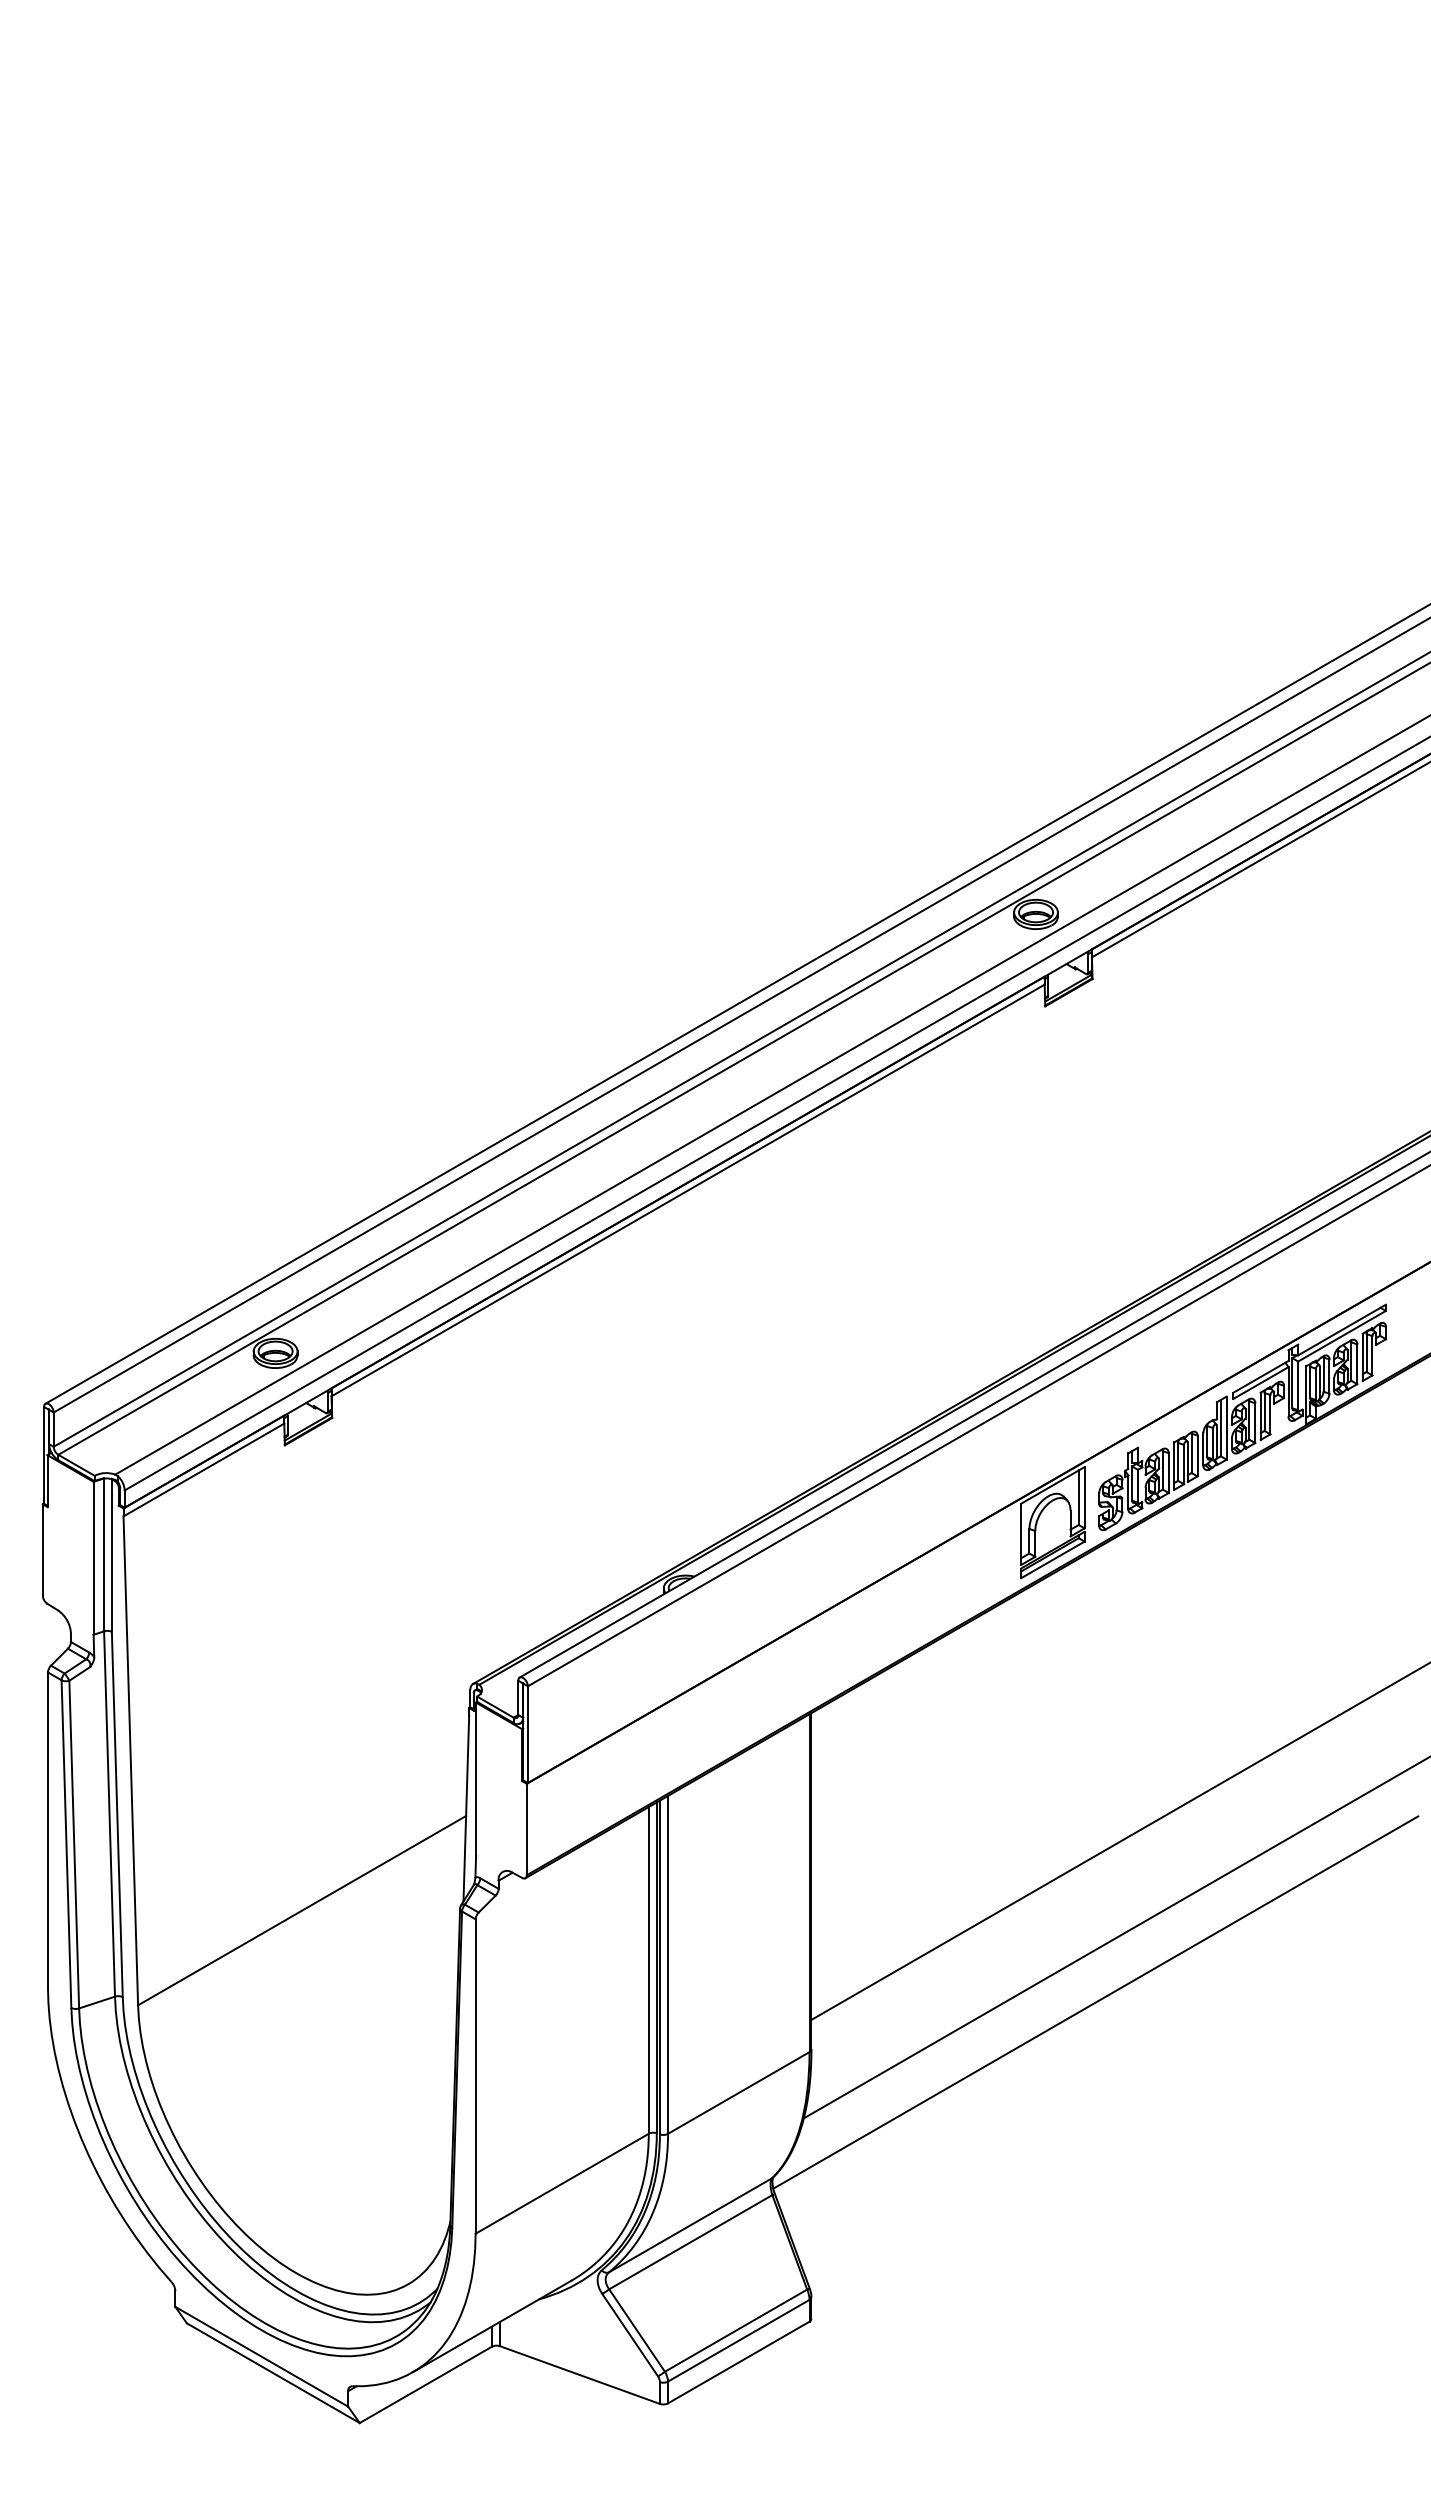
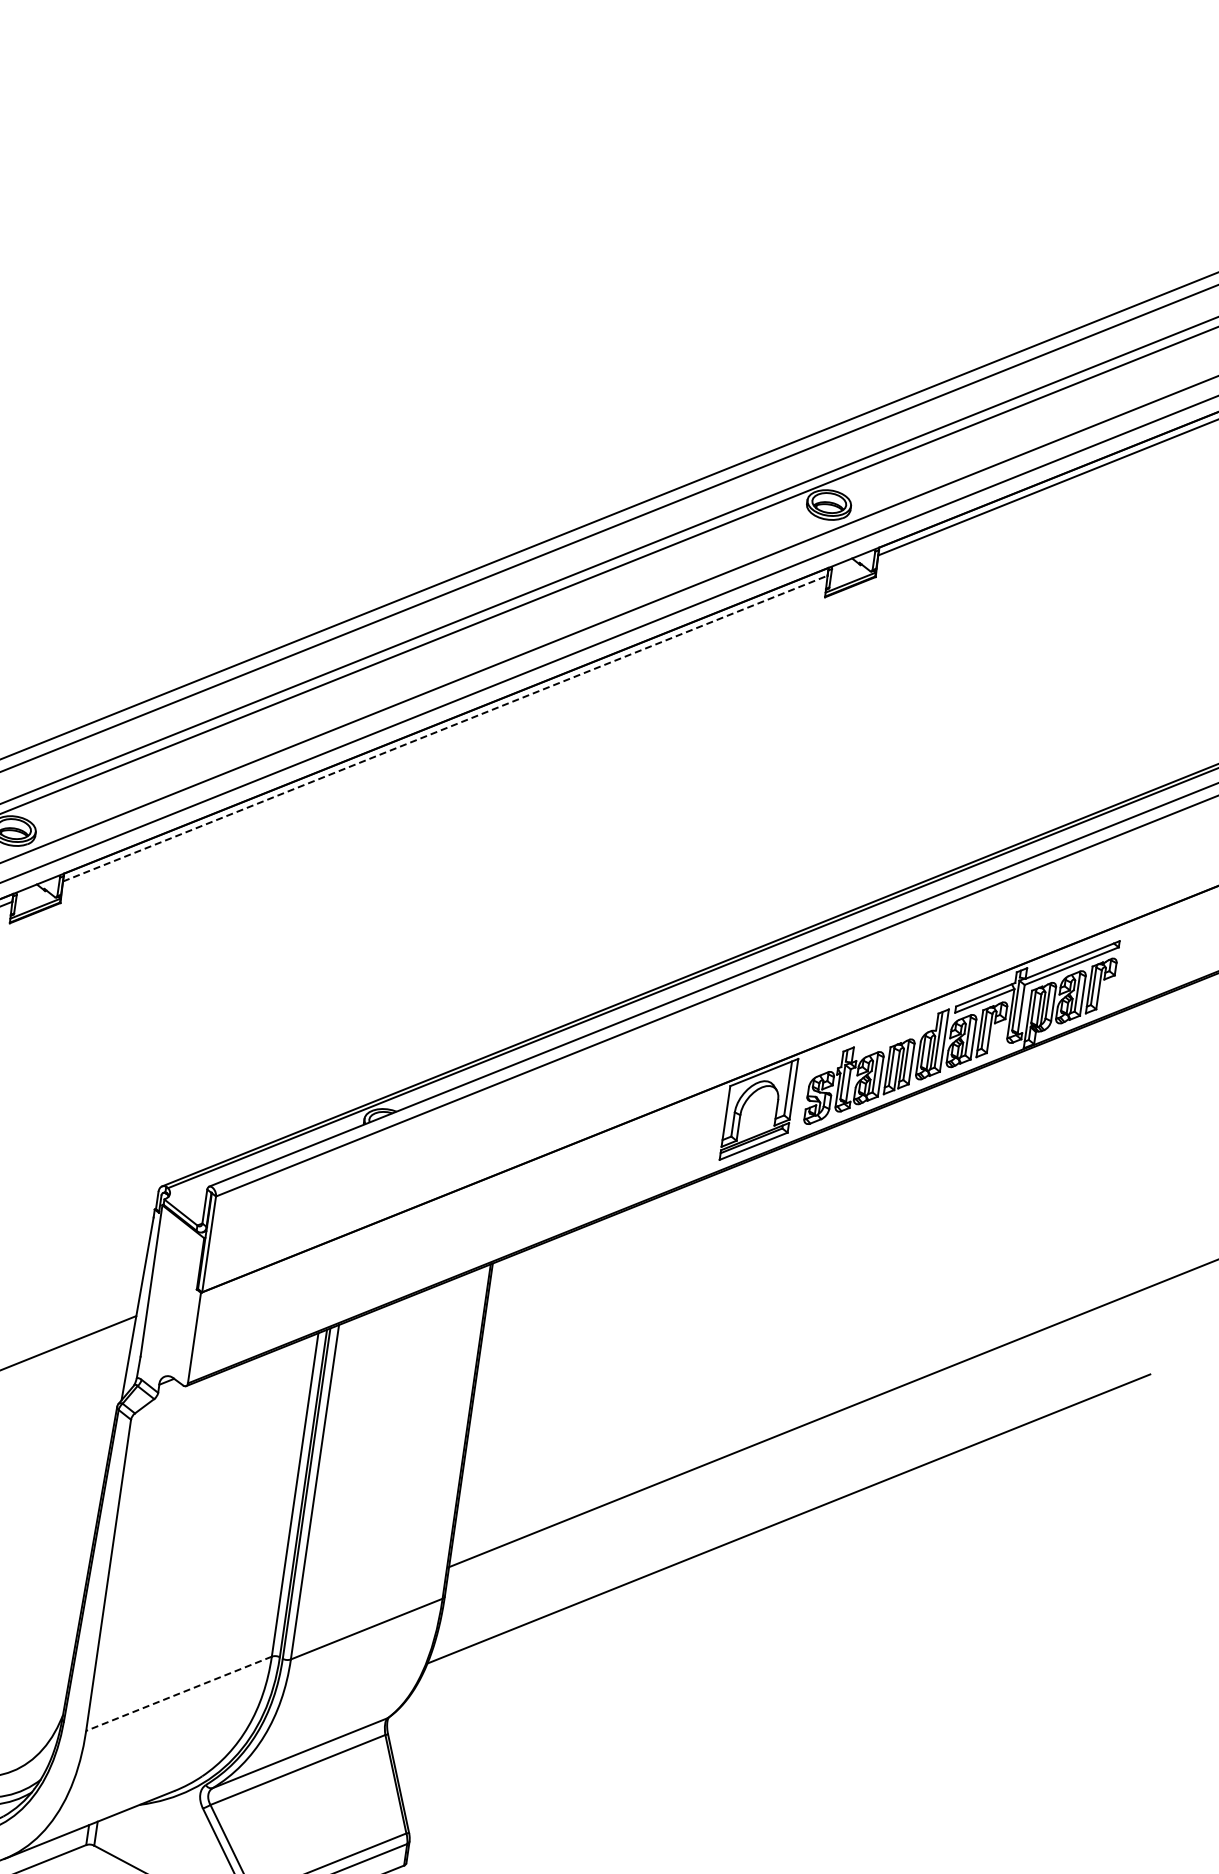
line: (688, 1190) -> (445, 728), solid -> dashed
line: (1095, 2002) -> (732, 1590), removed
line: (562, 2183) -> (179, 1693), solid -> dashed

